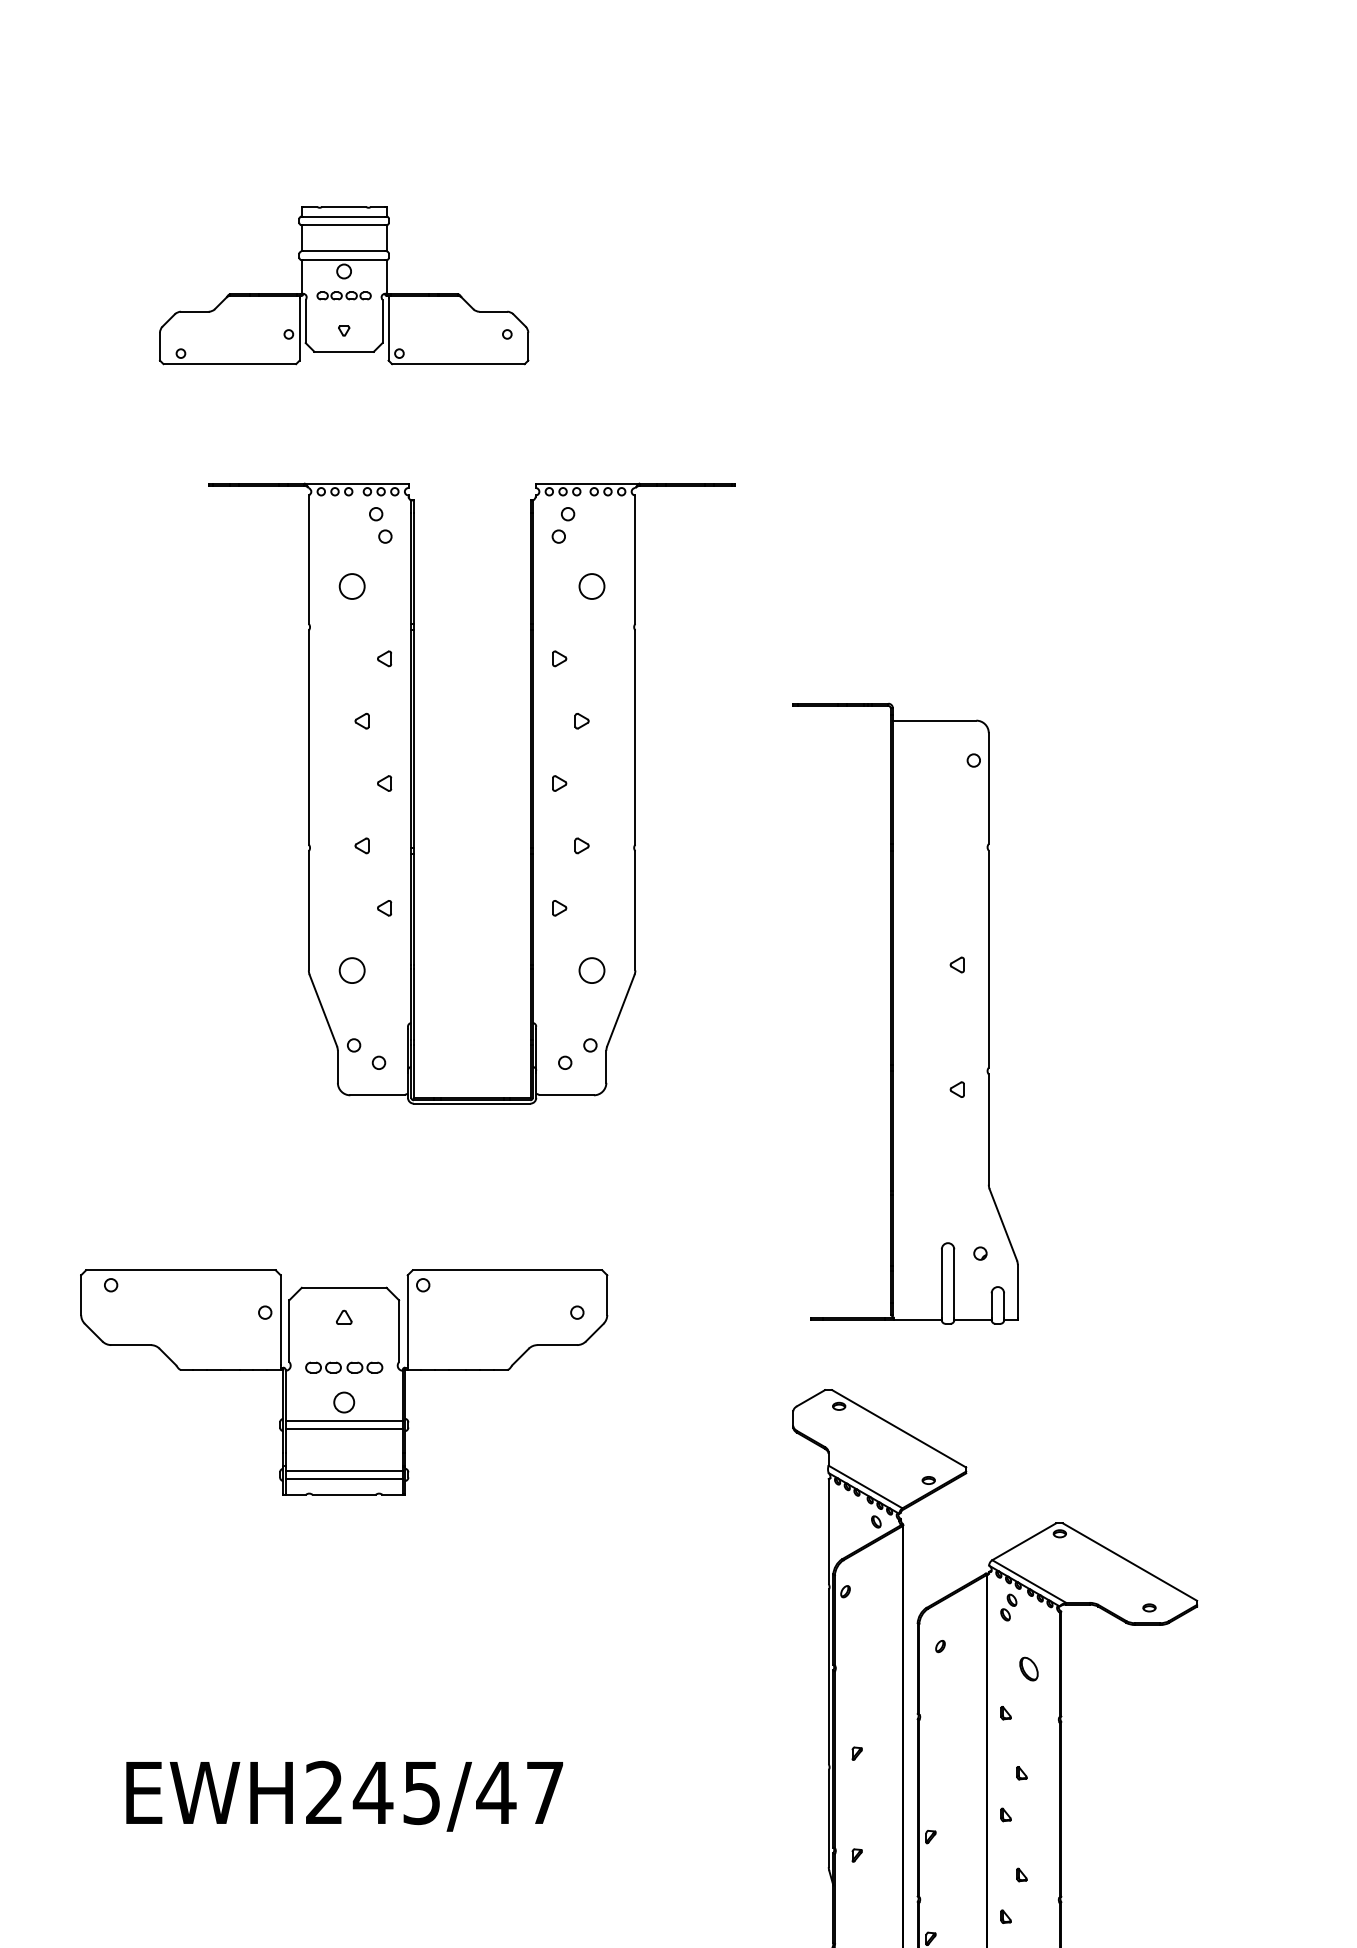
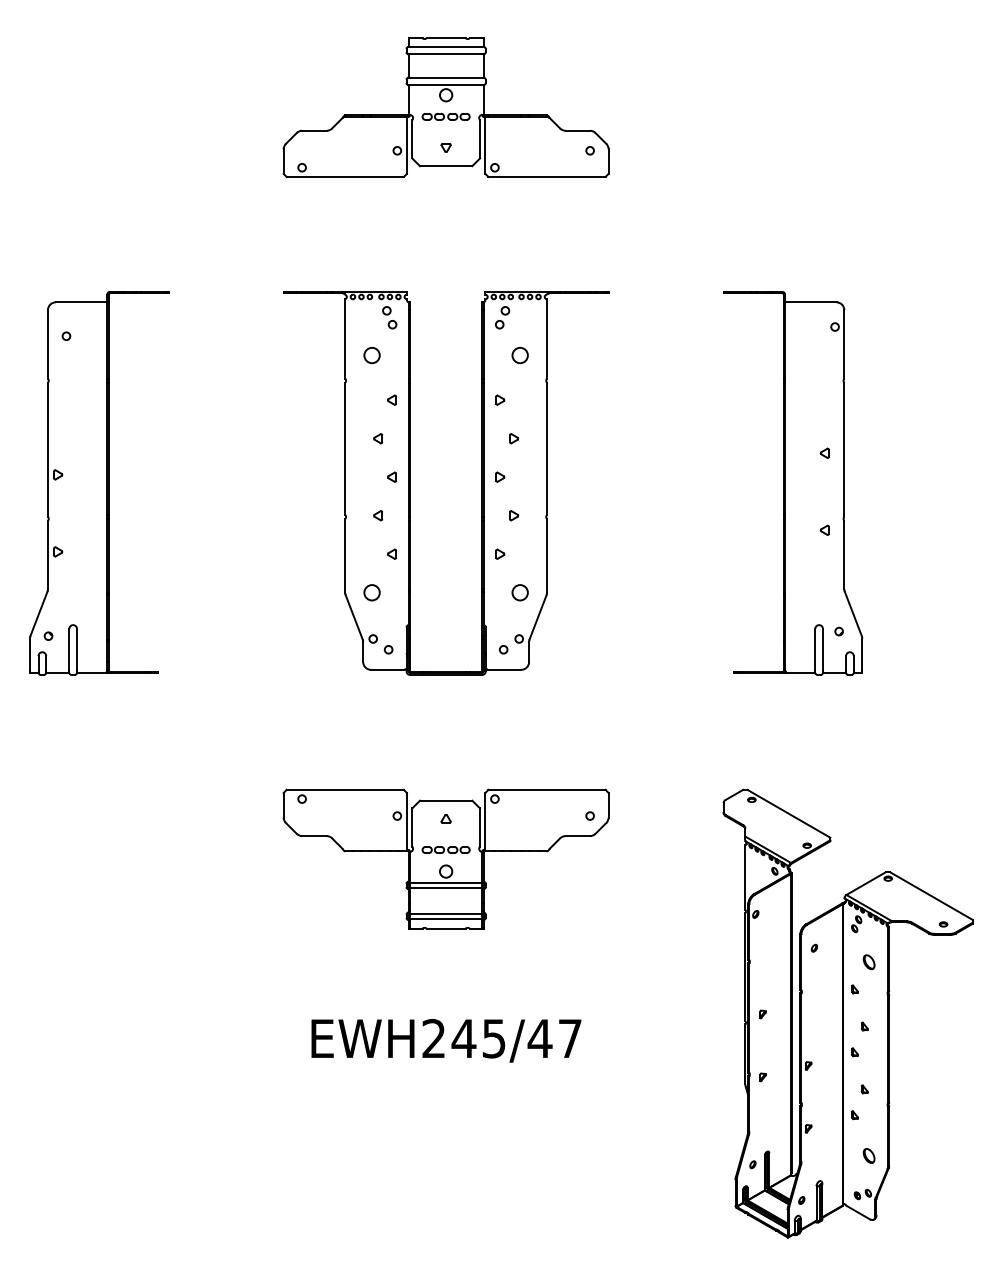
part: (343, 285) -> (445, 107), size x1.43
part: (529, 793) -> (481, 483), moved
part: (906, 1013) -> (793, 483), moved
part: (343, 1381) -> (445, 858), moved

